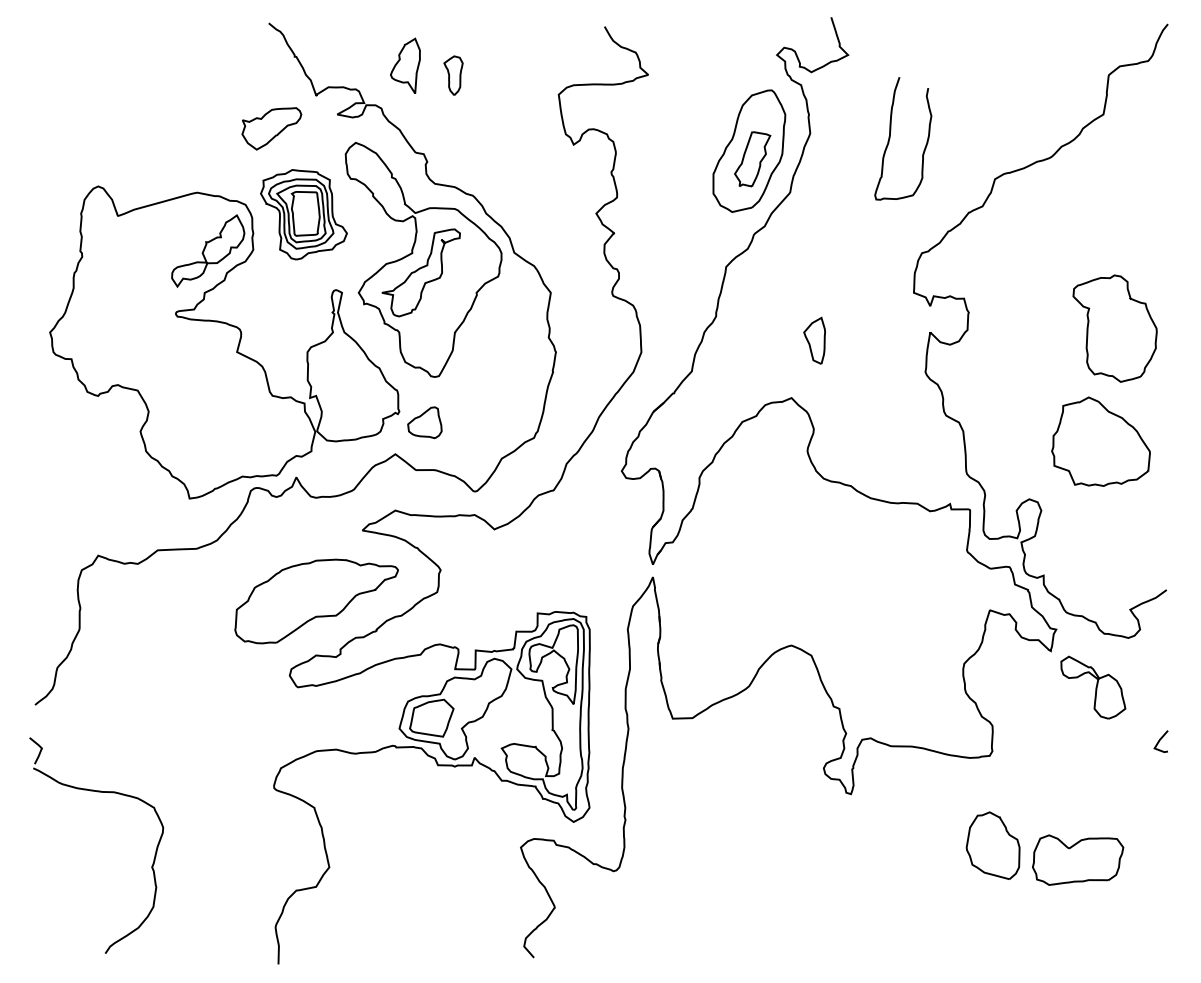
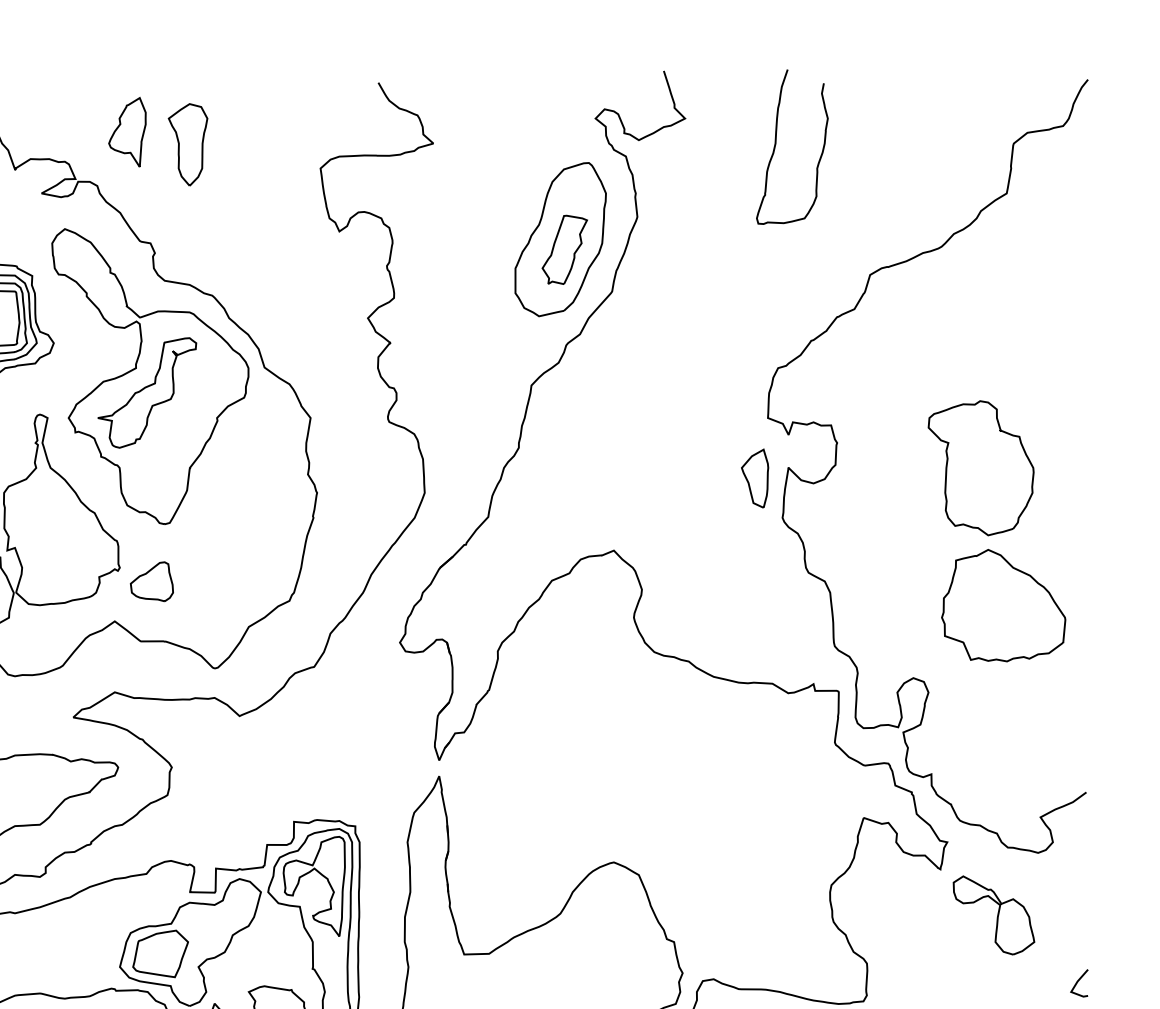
part: (453, 75) -> (187, 144), size x1.67
curve: (890, 138) -> (776, 146), moved
part: (1114, 328) -> (980, 468), moved
part: (814, 340) -> (754, 478), moved

